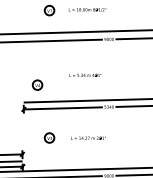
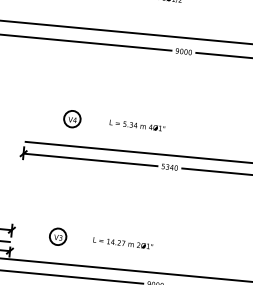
text: (85, 74) -> (137, 124), moved
part: (37, 84) -> (72, 118), moved
part: (49, 137) -> (58, 235), moved
text: (88, 137) -> (123, 242), moved

